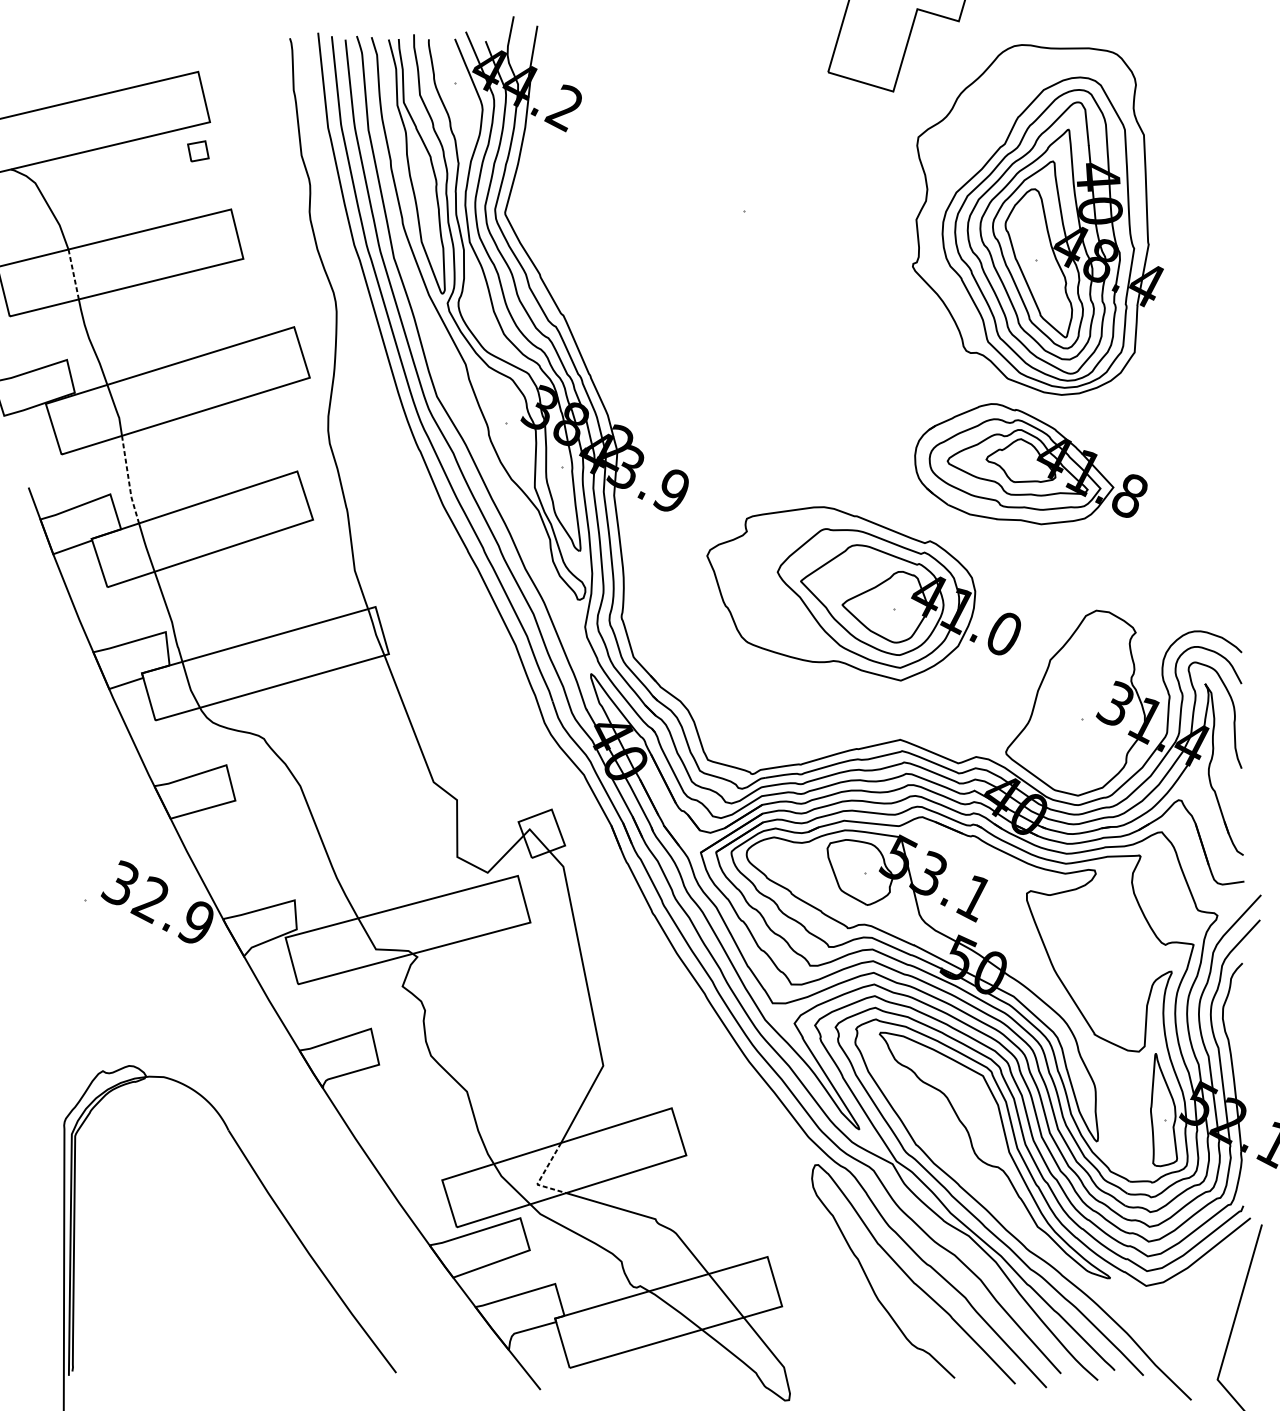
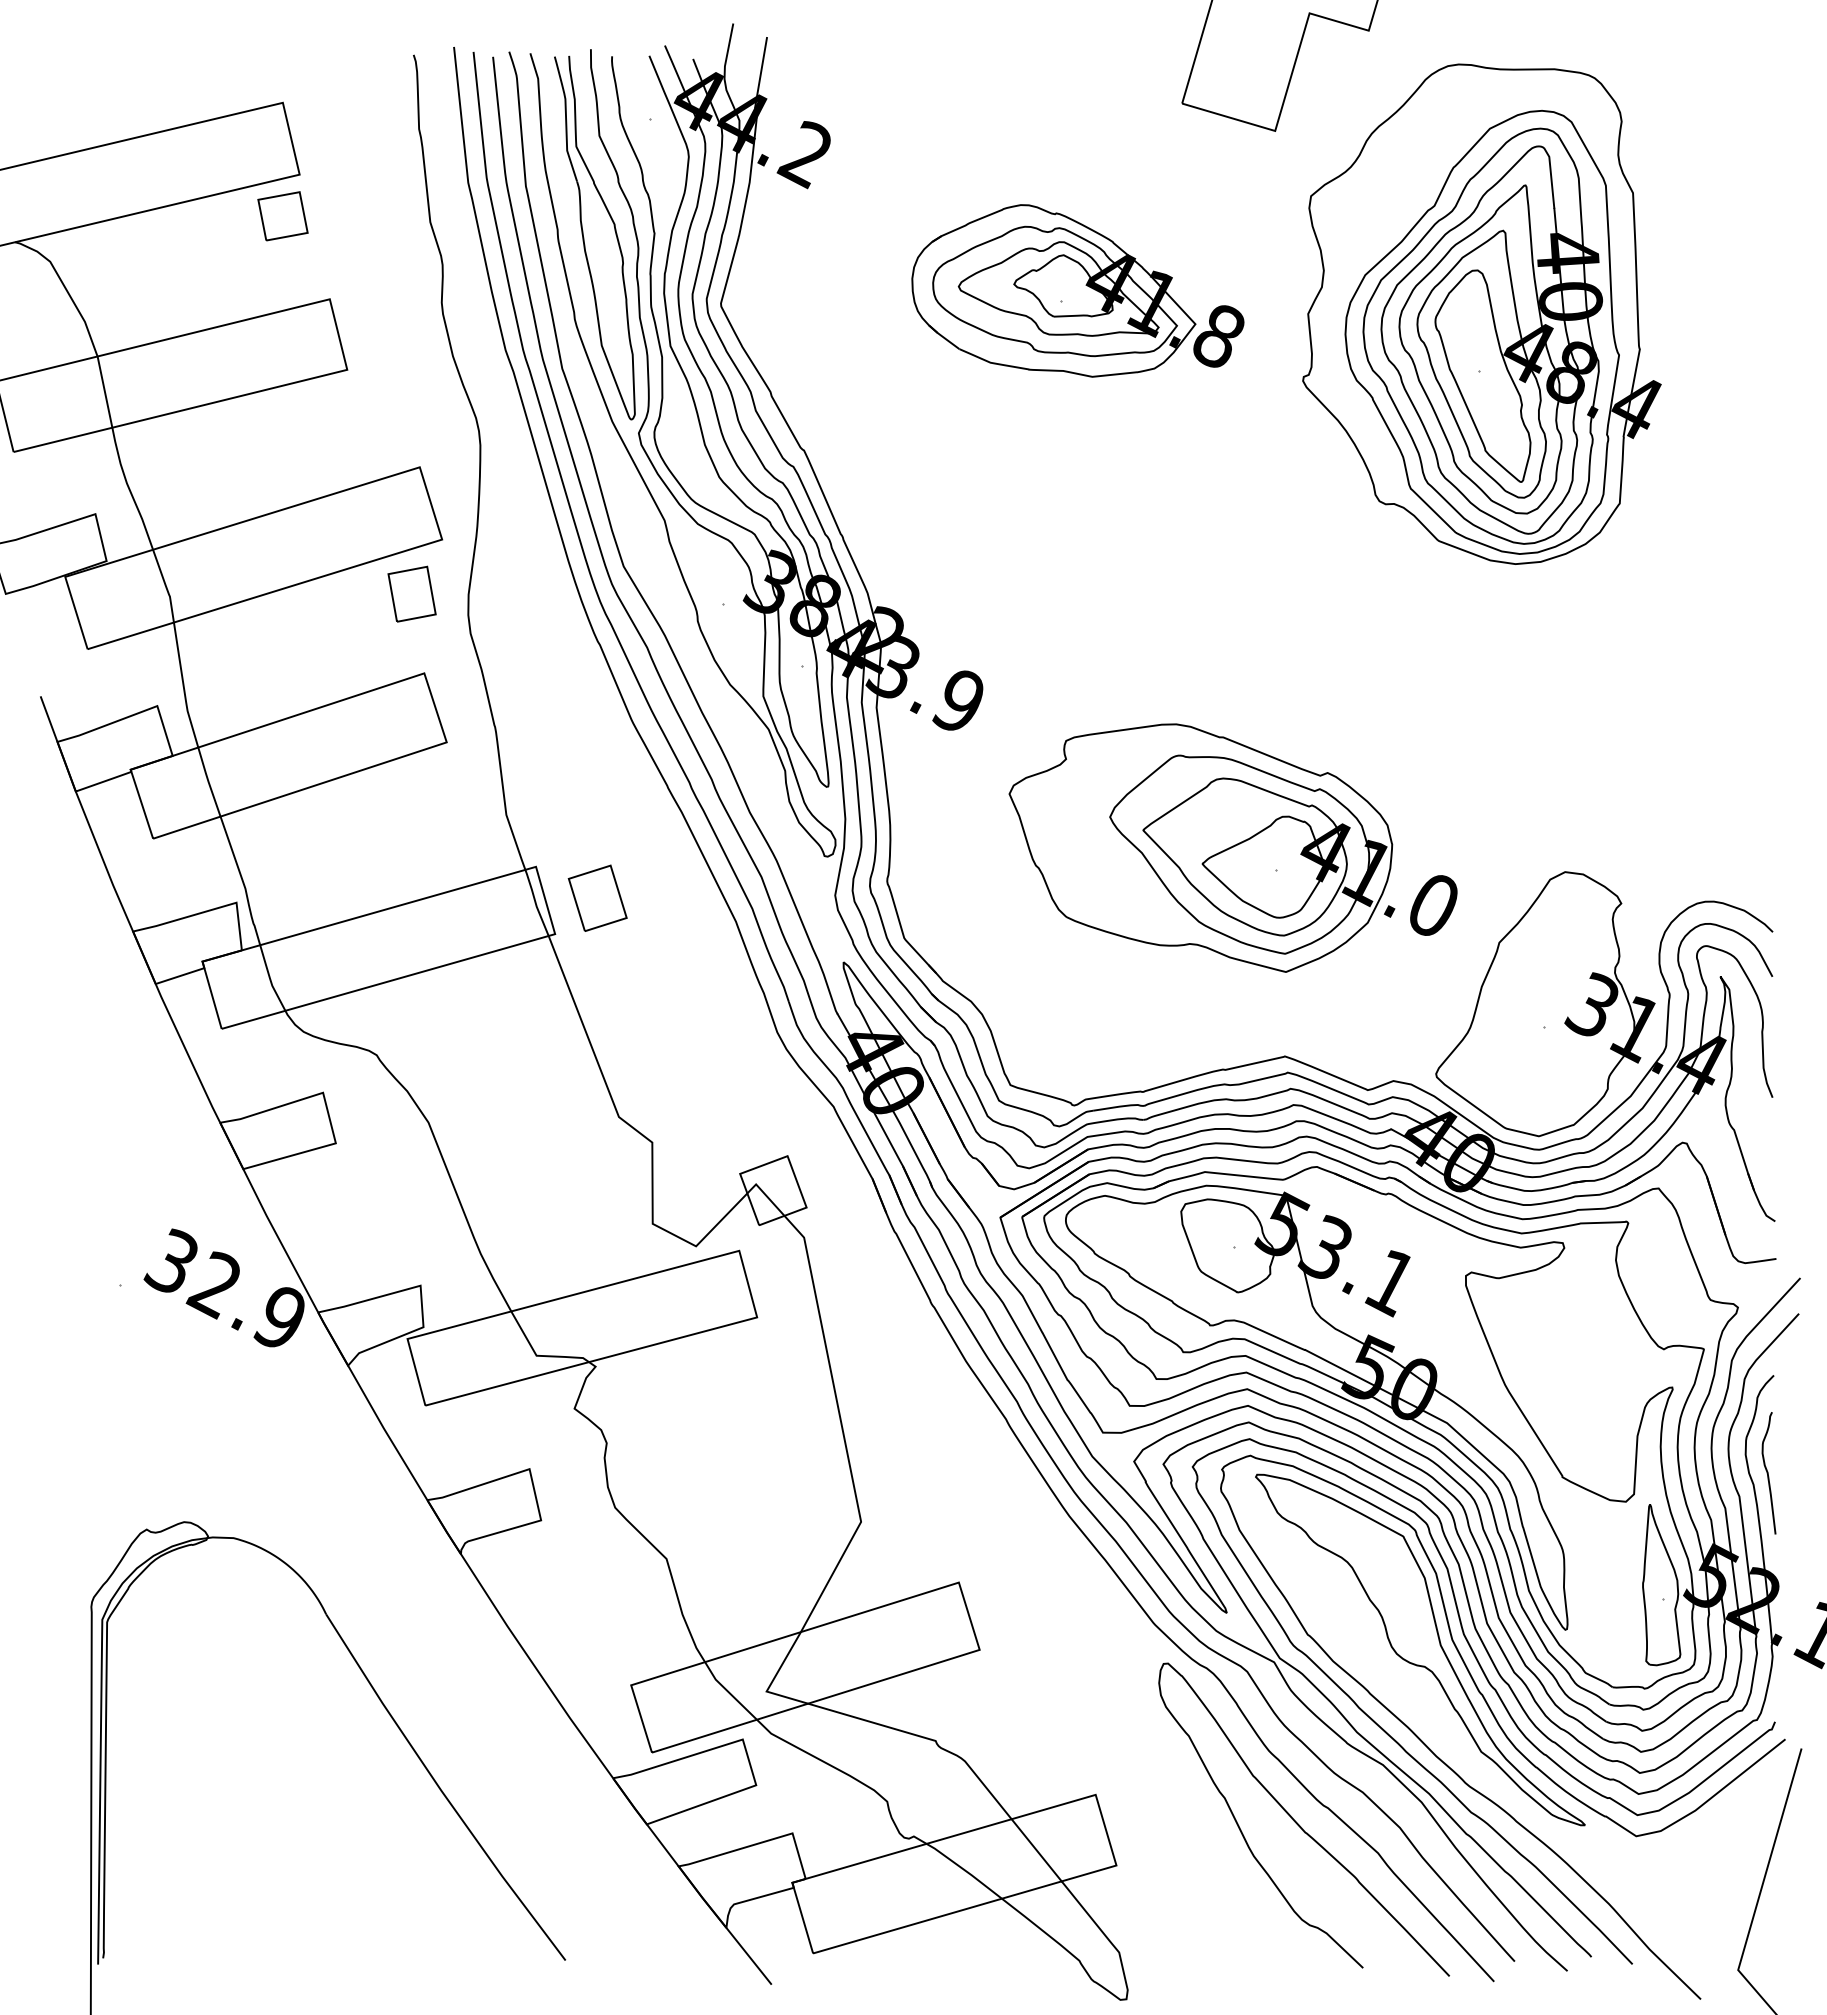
part: (198, 151) -> (282, 216), size x1.67
line: (73, 274) -> (104, 391), dashed -> solid
part: (288, 415) -> (411, 593), added
part: (1030, 463) -> (1077, 290), moved
line: (128, 481) -> (183, 687), dashed -> solid
part: (418, 628) -> (597, 897), added
curve: (1238, 1031) -> (1768, 1473), added
line: (541, 1177) -> (772, 1681), dashed -> solid

